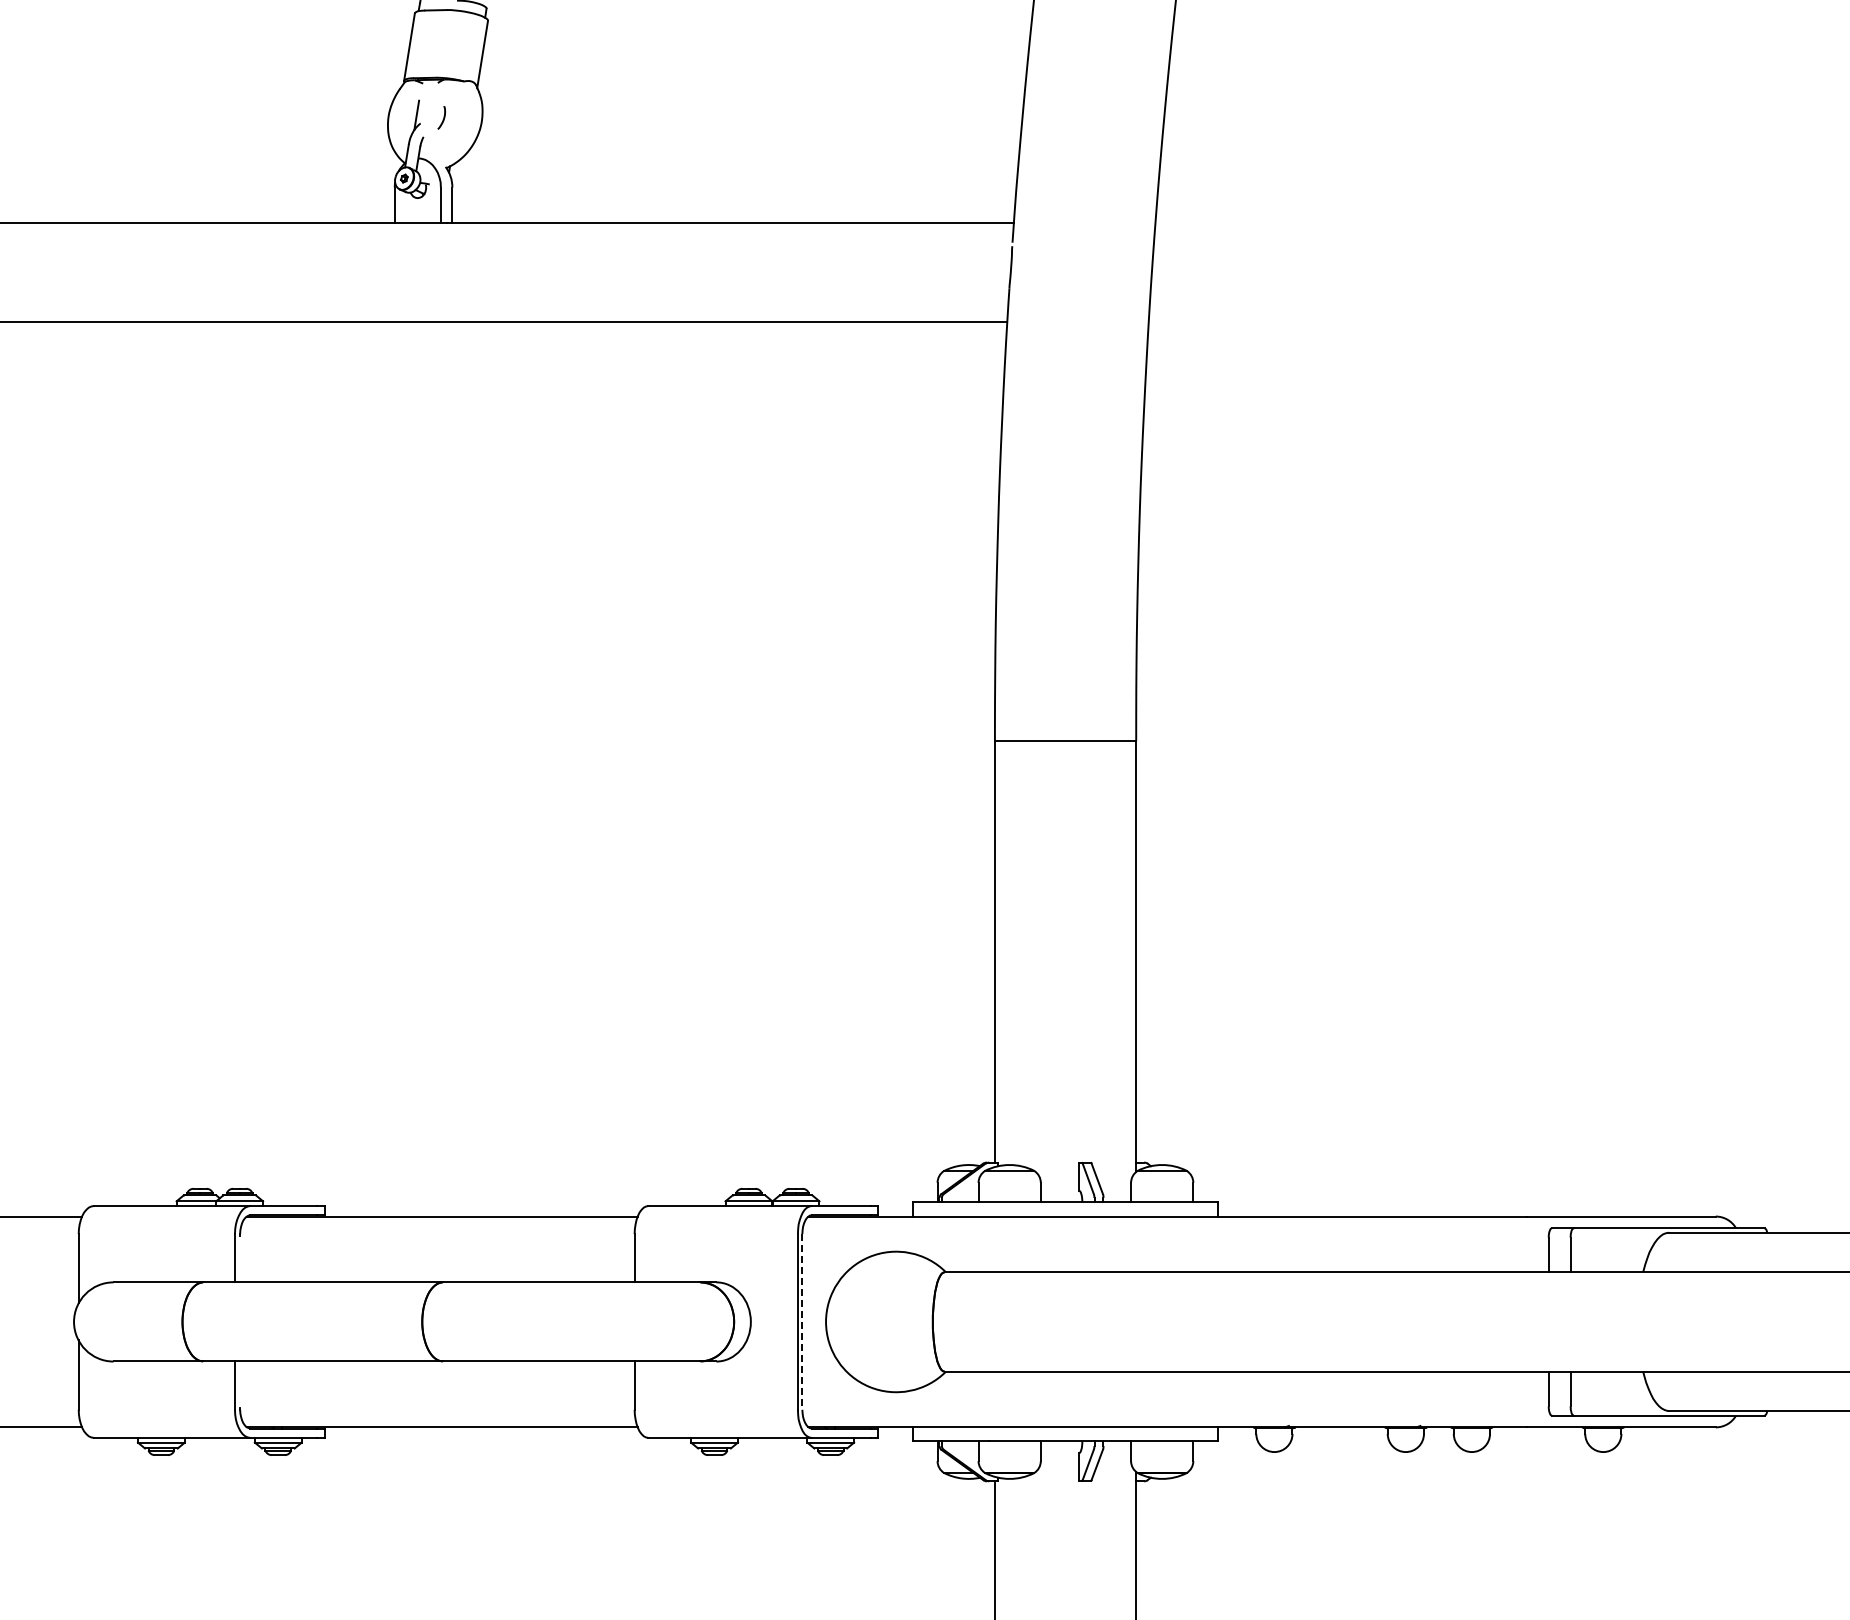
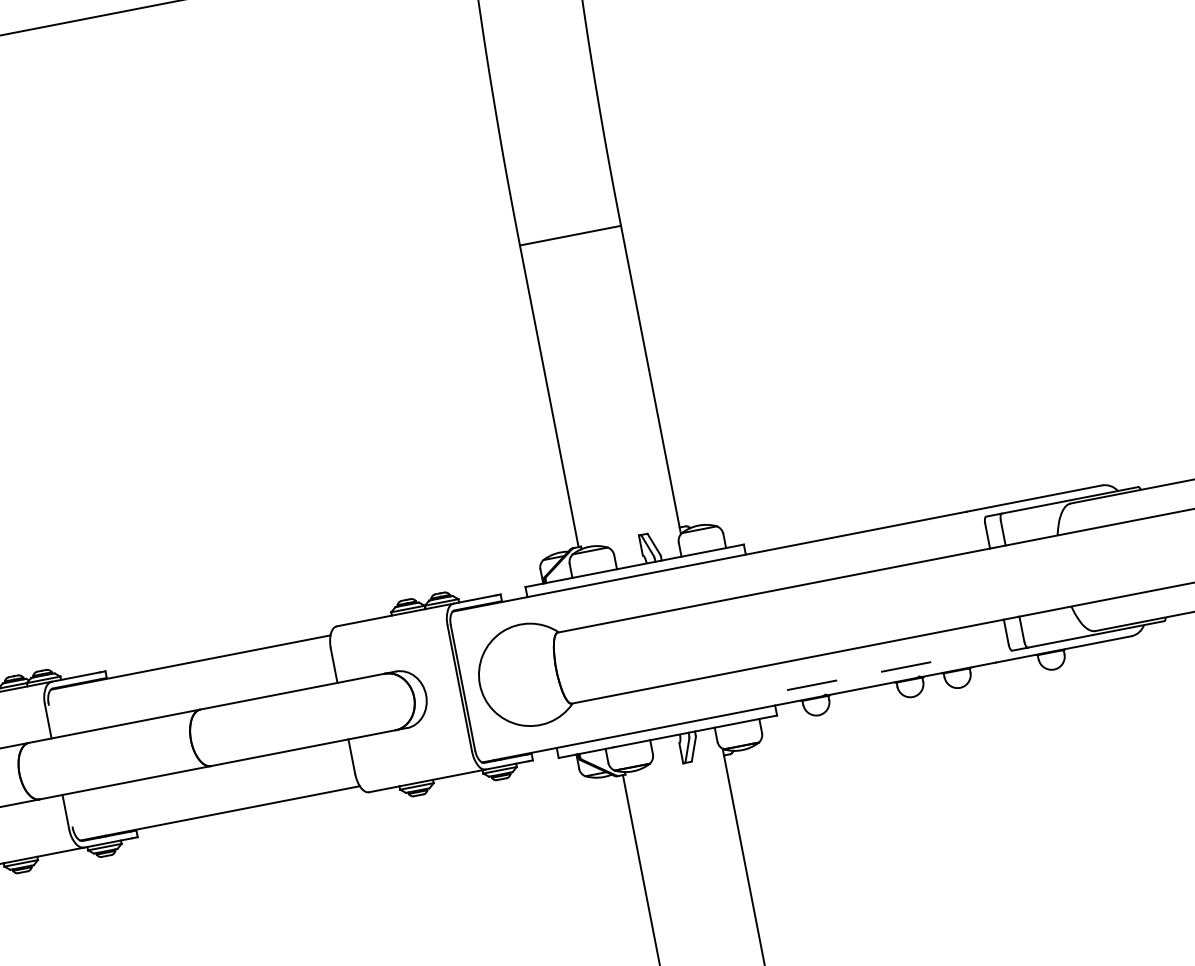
line: (802, 1321) -> (463, 687), dashed -> solid
line: (1272, 1409) -> (811, 685), added
line: (1404, 1409) -> (905, 666), added

